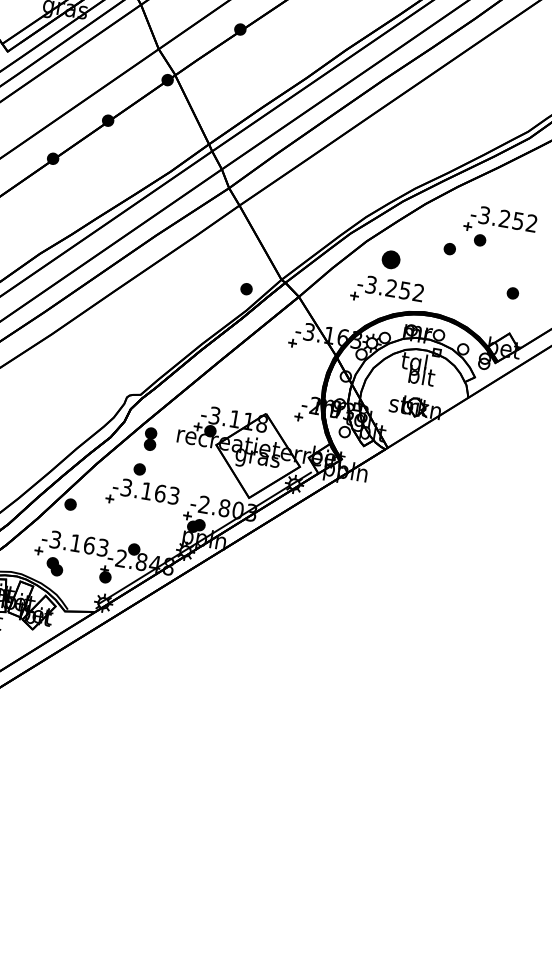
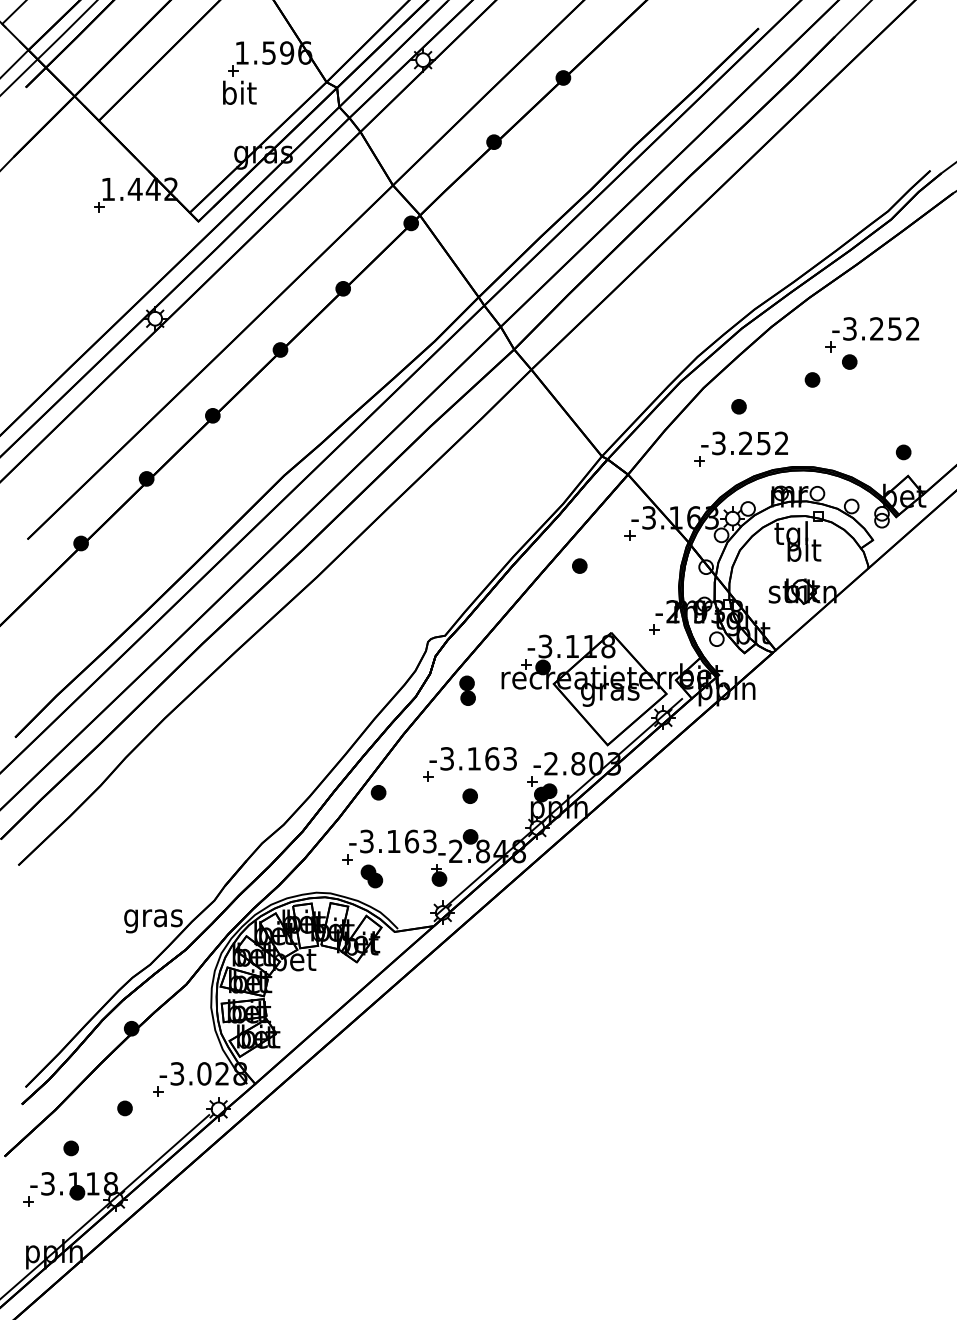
part: (390, 259) -> (738, 406), size x0.62
part: (246, 288) -> (579, 565), moved
part: (512, 293) -> (903, 452), moved
part: (139, 468) -> (469, 795), moved

